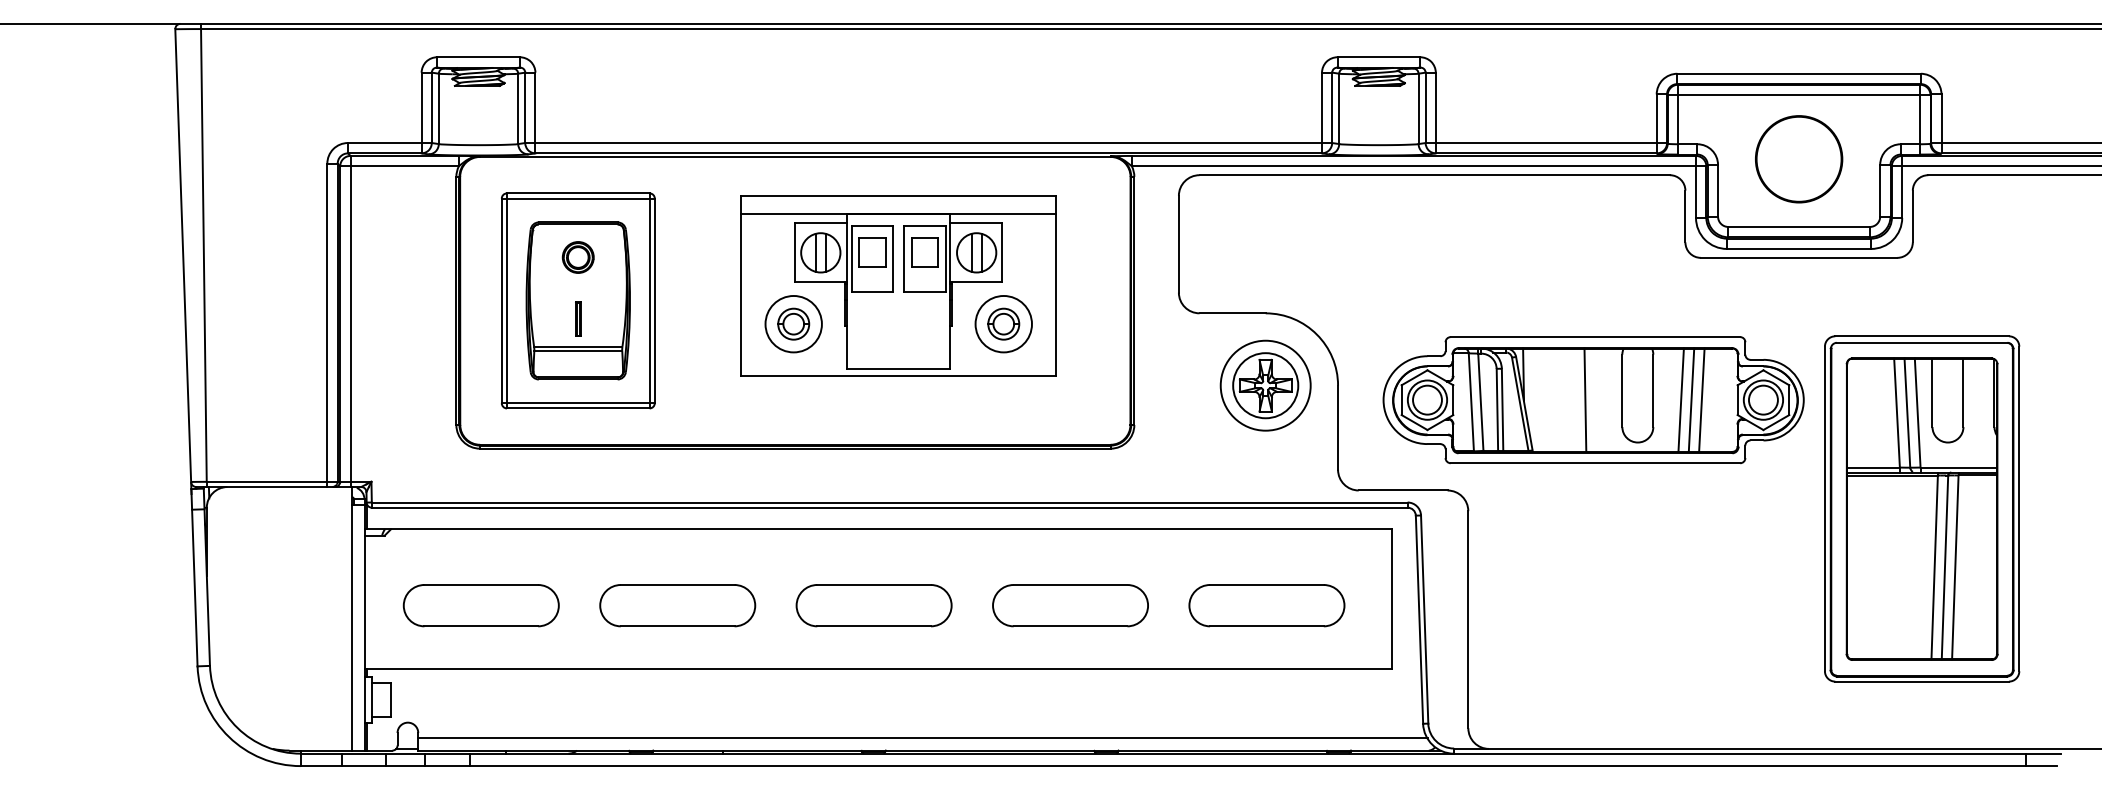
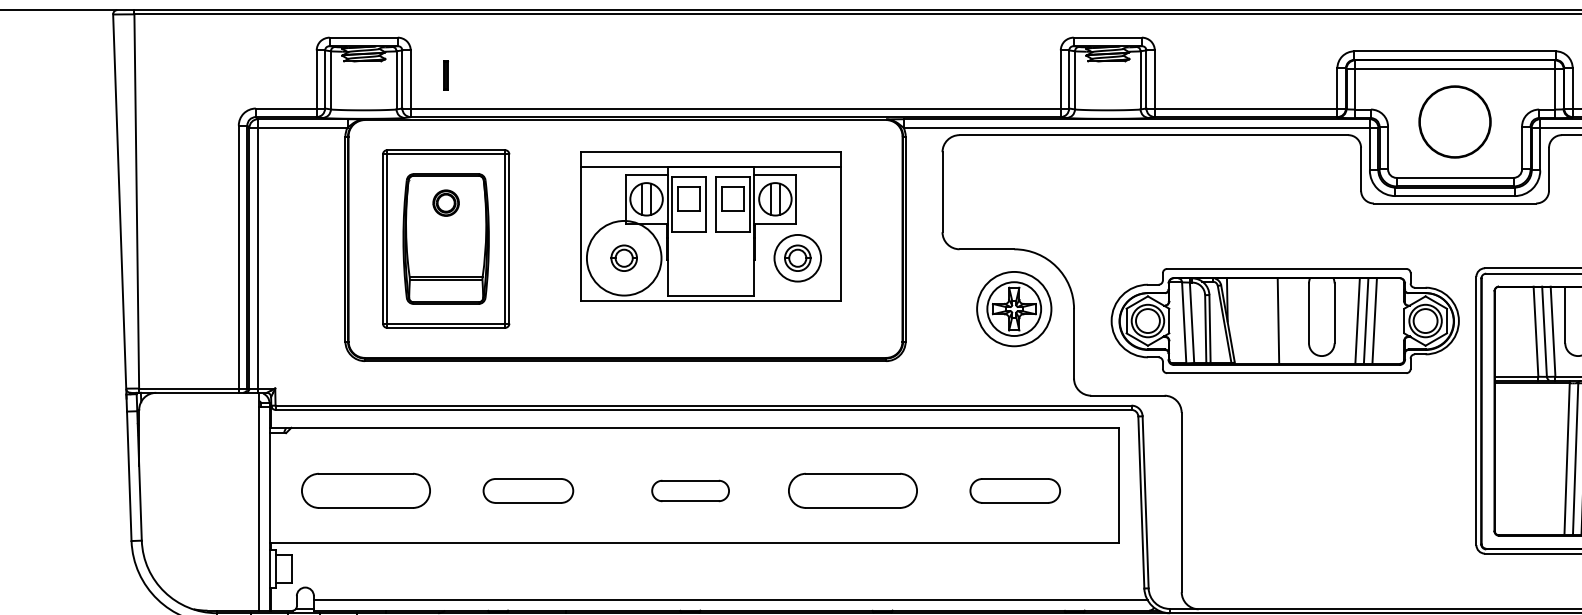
part: (578, 318) -> (446, 75), moved
circle: (793, 323) -> (624, 257), size x1.6
part: (677, 605) -> (528, 490), size x0.7
part: (873, 605) -> (690, 490), size x0.6
part: (1266, 605) -> (1014, 490), size x0.7

